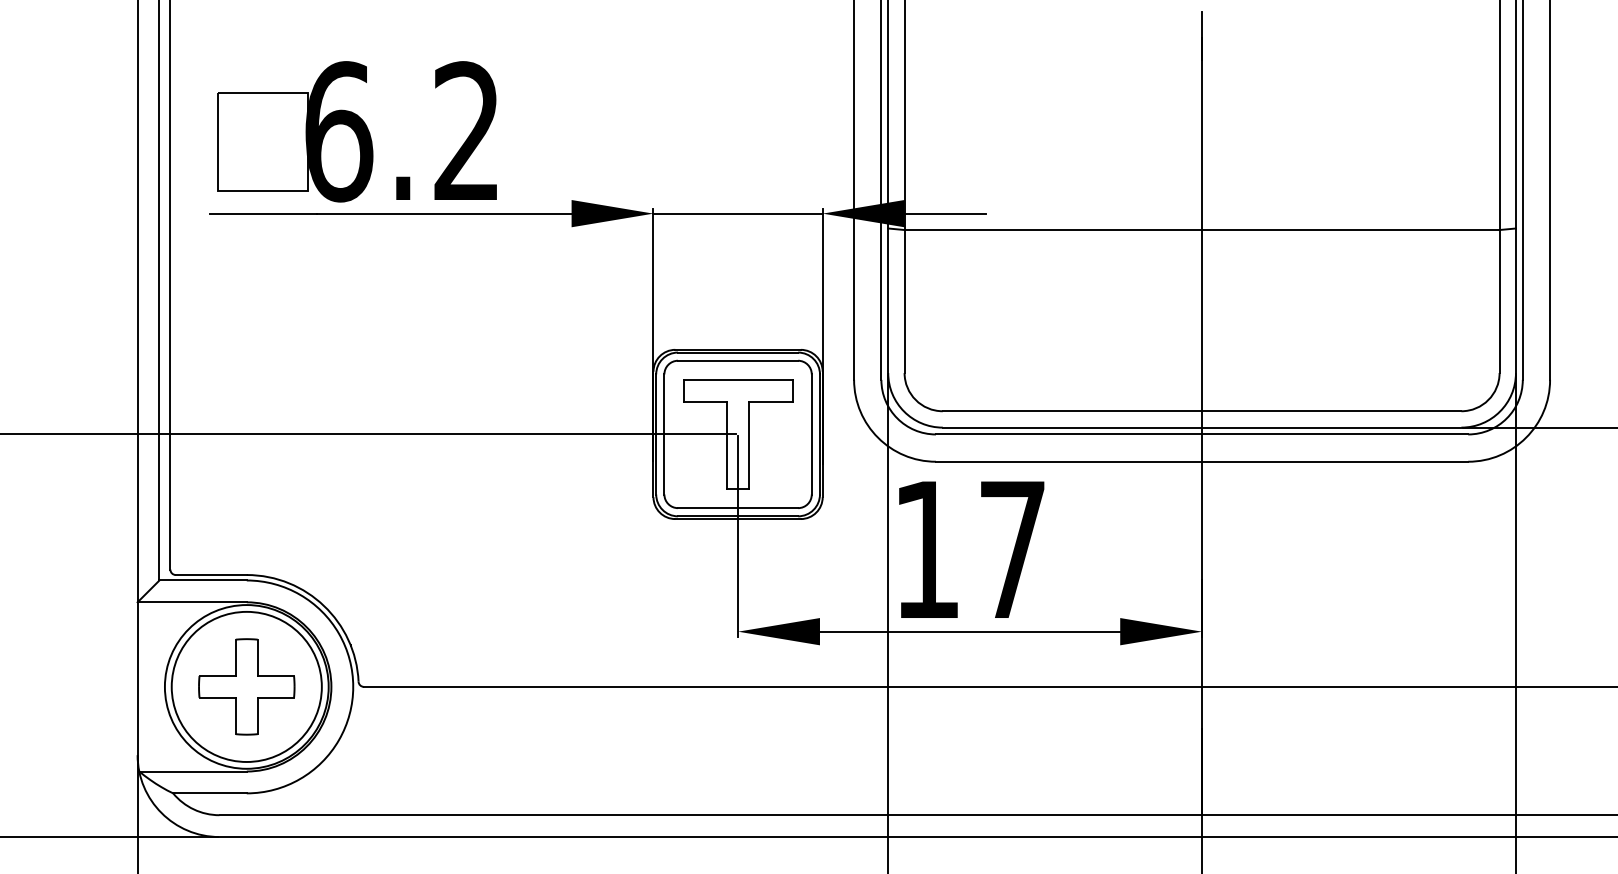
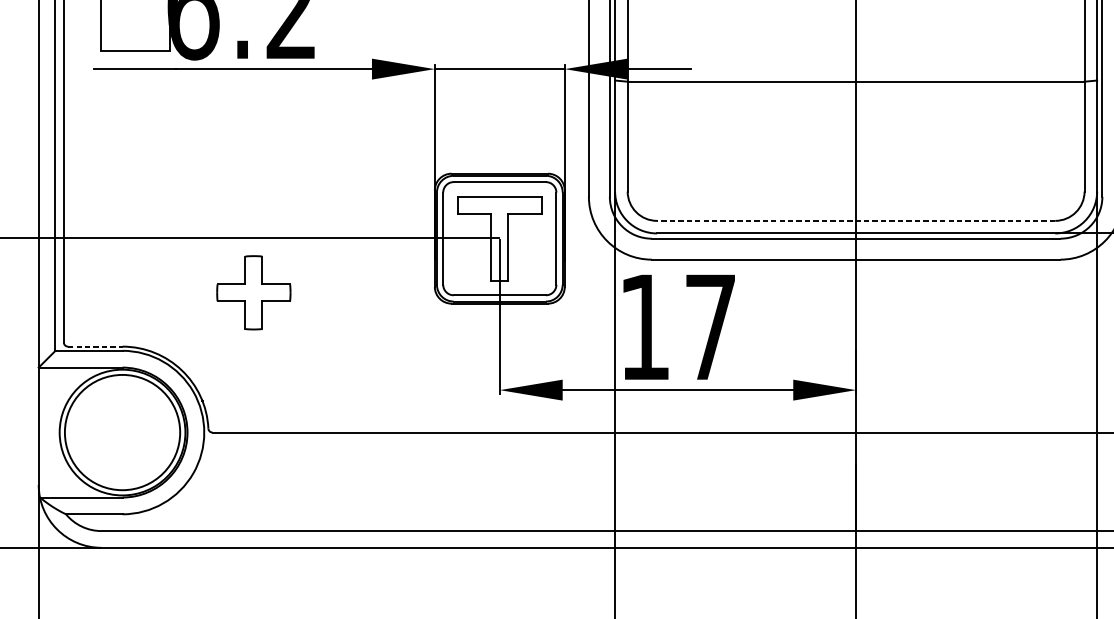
line: (1201, 411) -> (855, 221), solid -> dashed
line: (211, 575) -> (95, 347), solid -> dashed
part: (246, 686) -> (253, 292), moved

